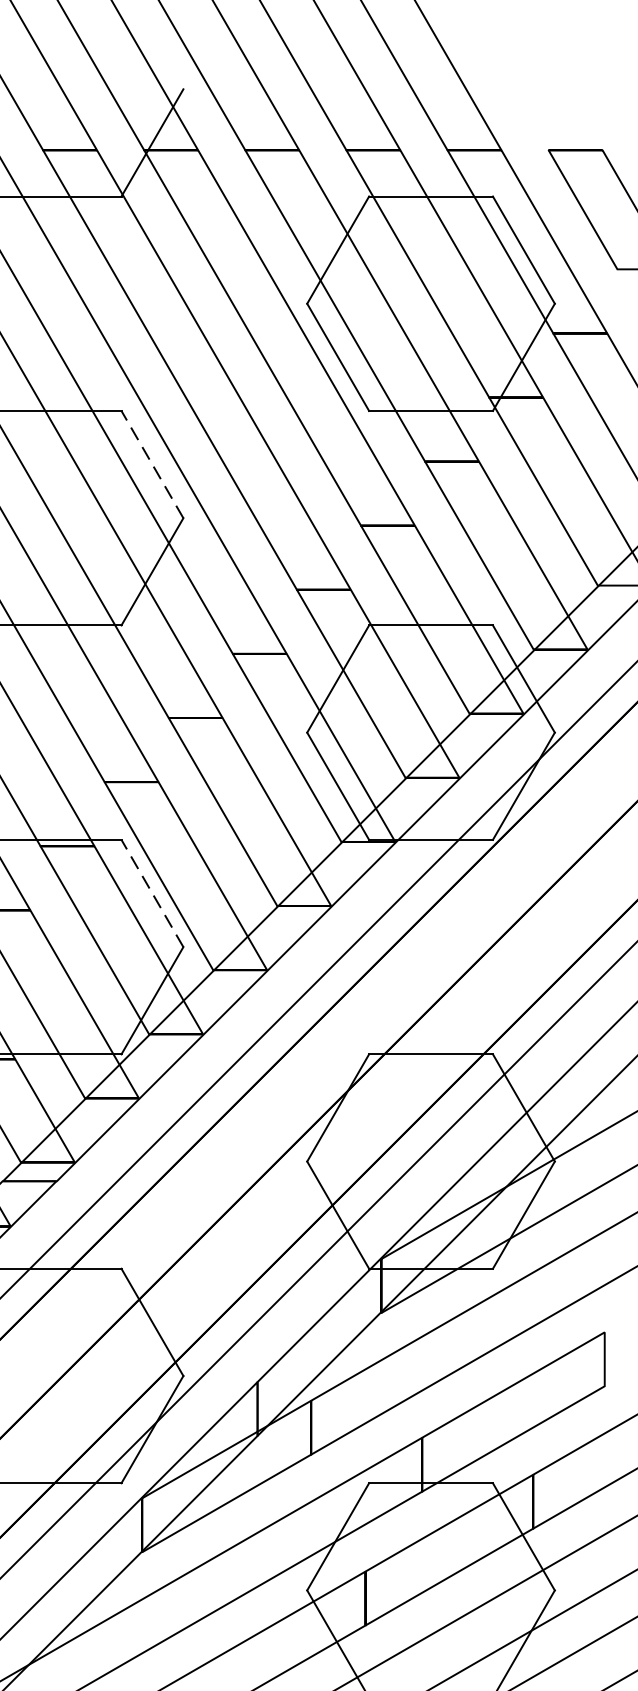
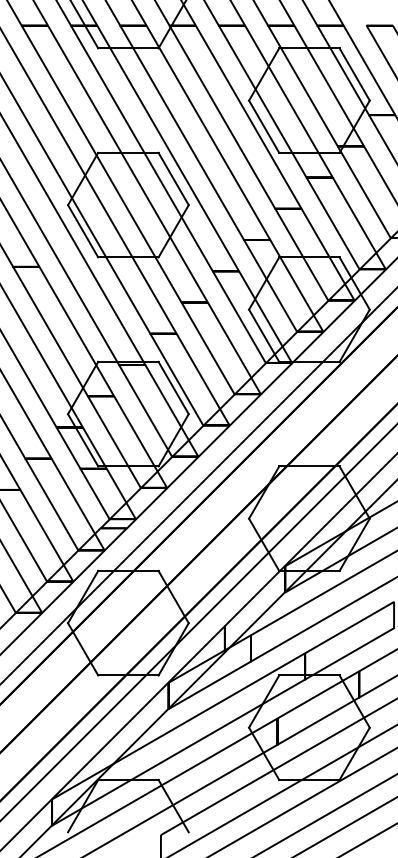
line: (152, 463) -> (173, 178), dashed -> solid
line: (152, 892) -> (173, 387), dashed -> solid

